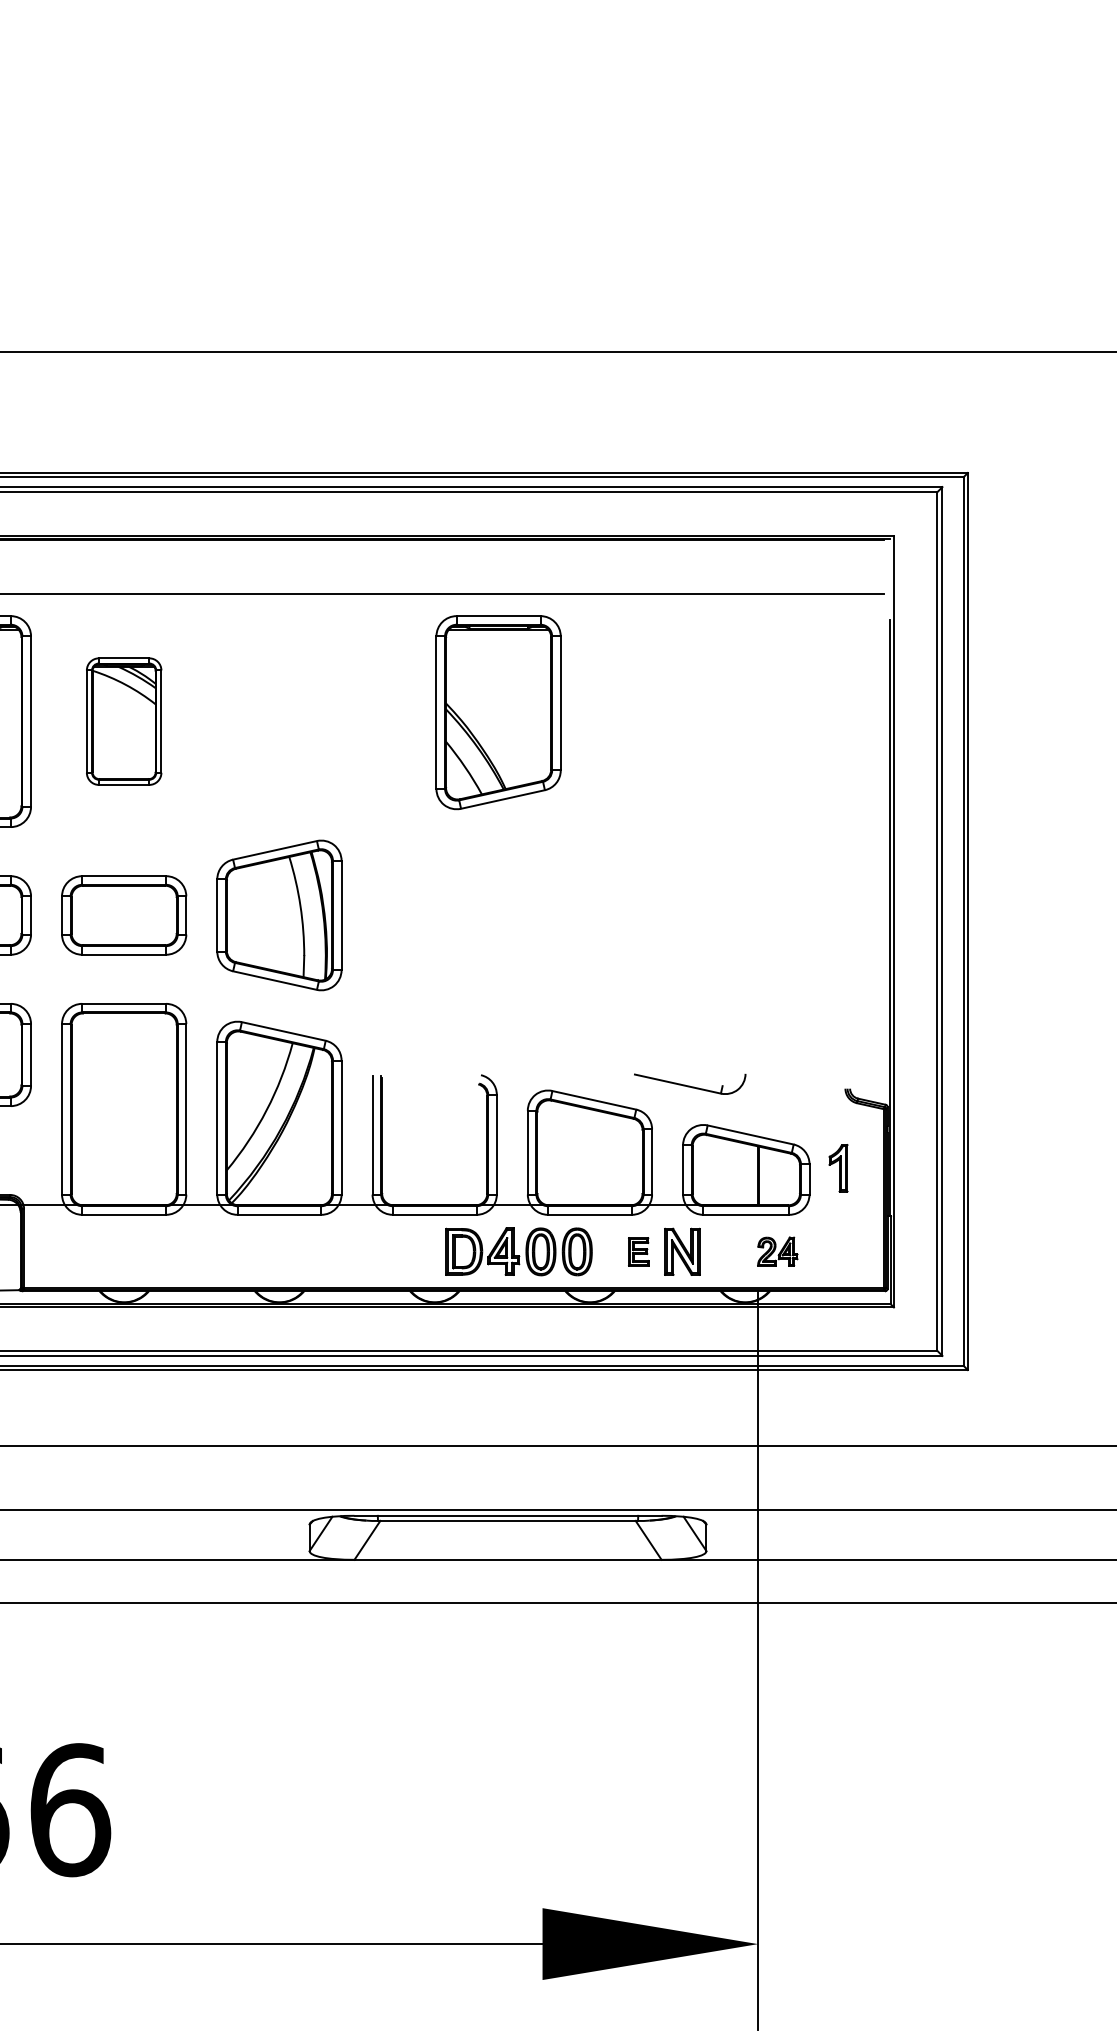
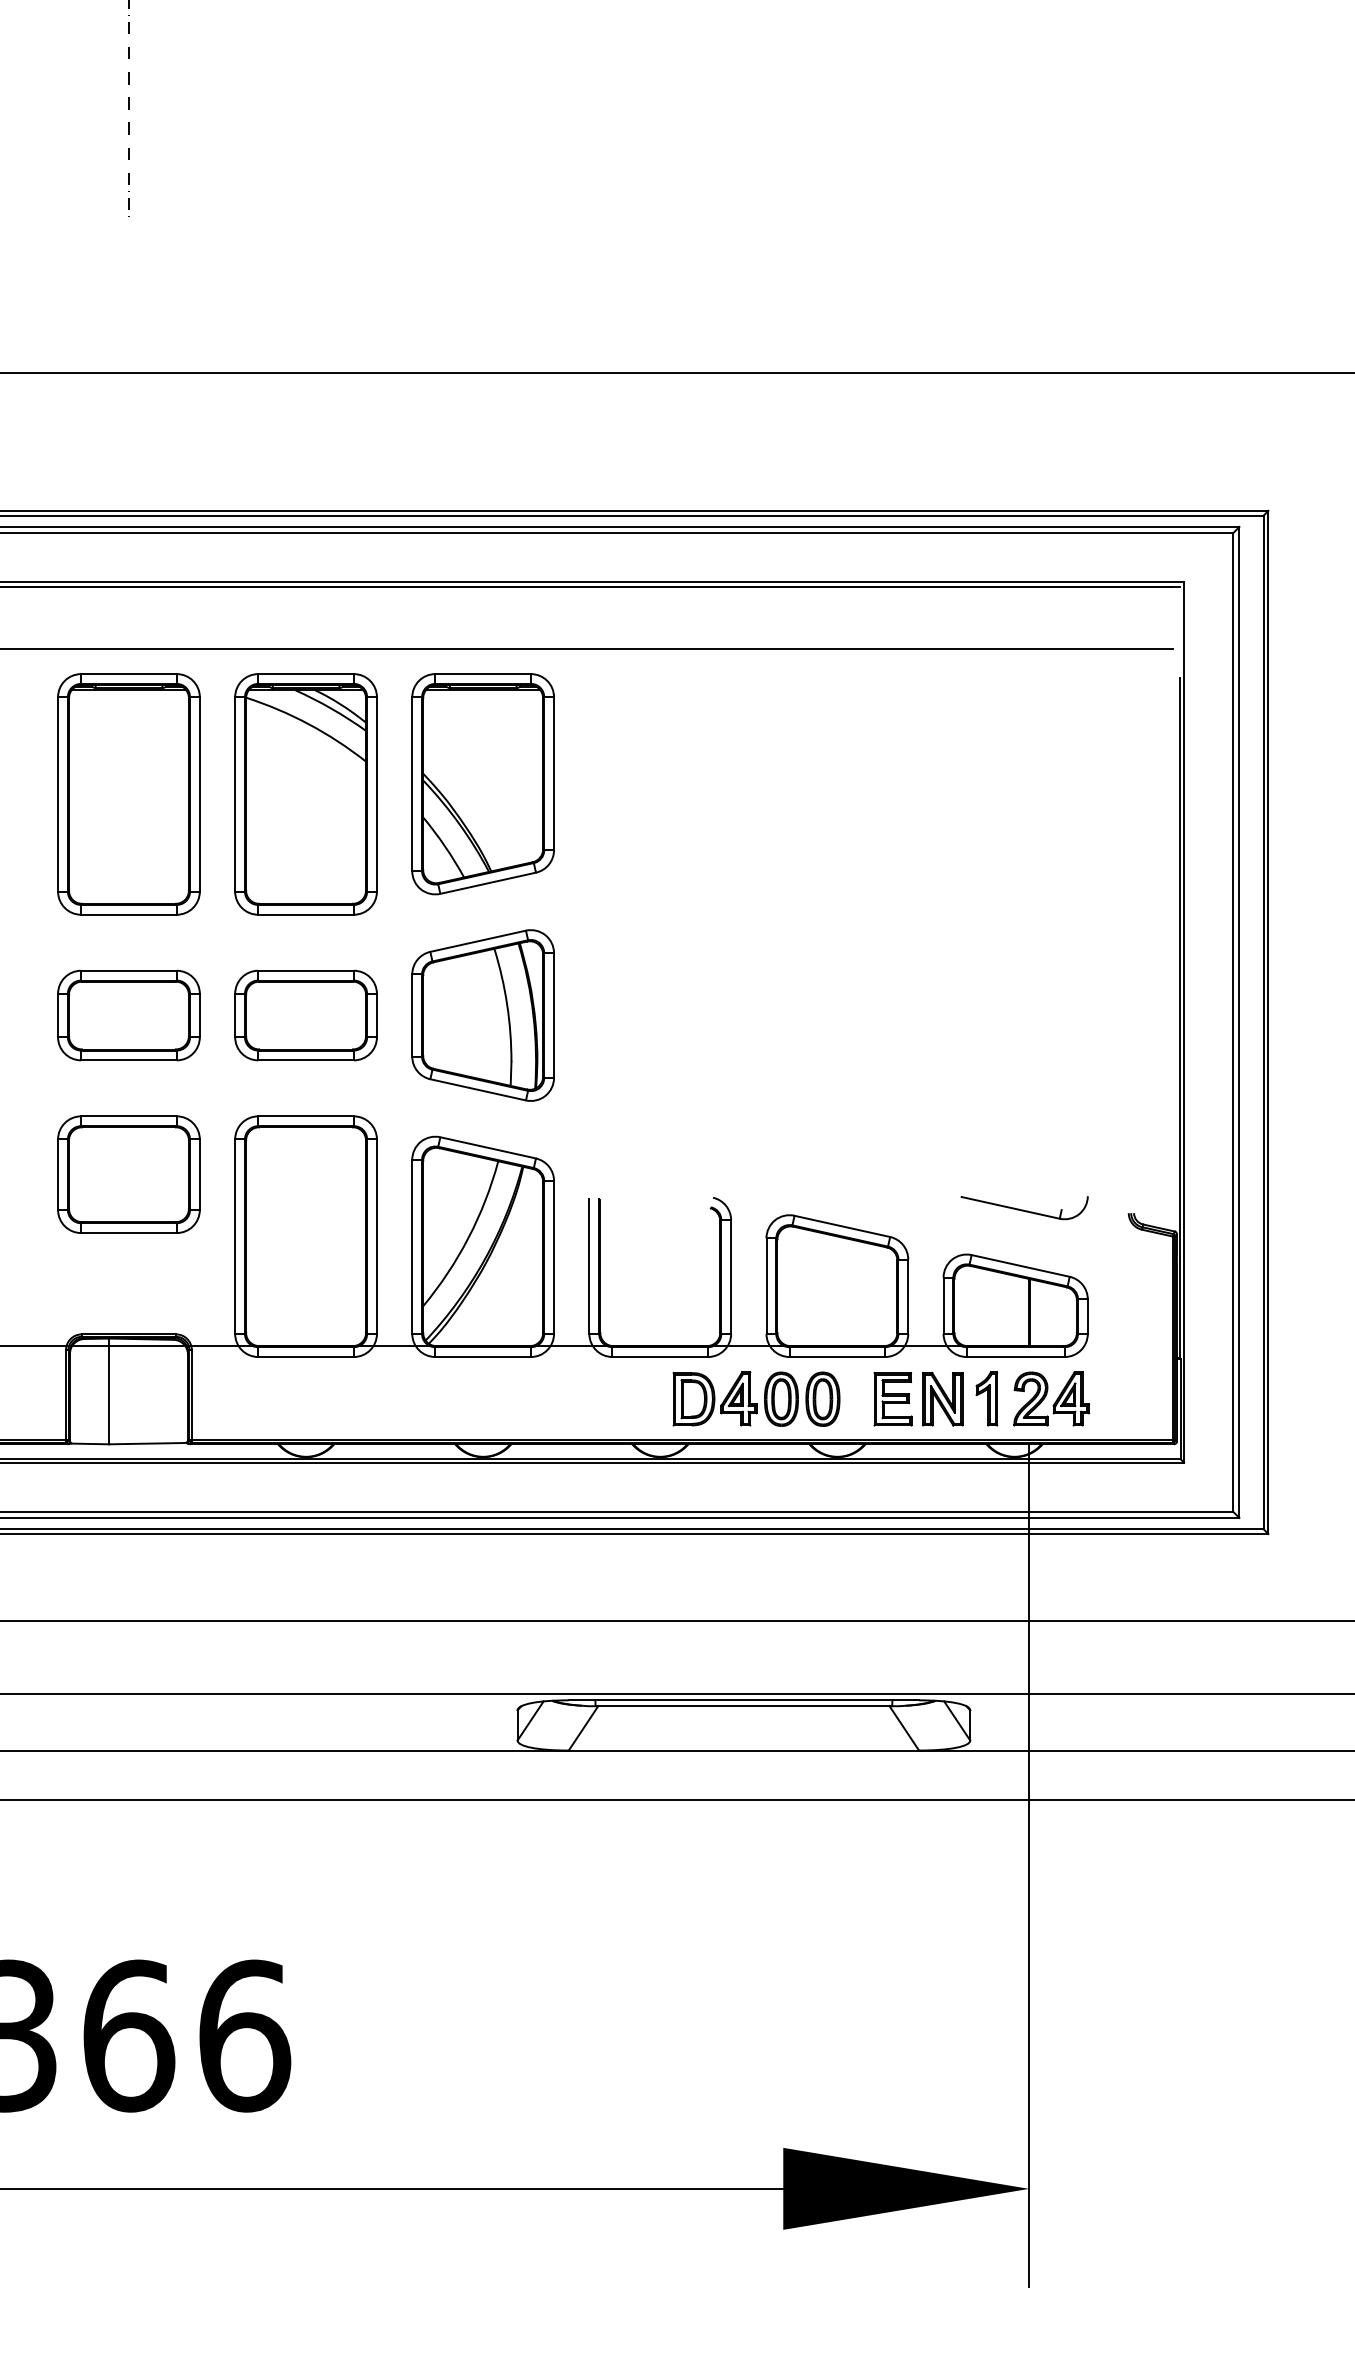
part: (498, 712) -> (482, 784), moved
part: (123, 721) -> (305, 794), size x1.67
part: (690, 1084) -> (1024, 1208), moved
part: (838, 1167) -> (986, 1398), moved
part: (777, 1251) -> (1051, 1398), size x1.67
part: (638, 1252) -> (892, 1399), size x1.67

